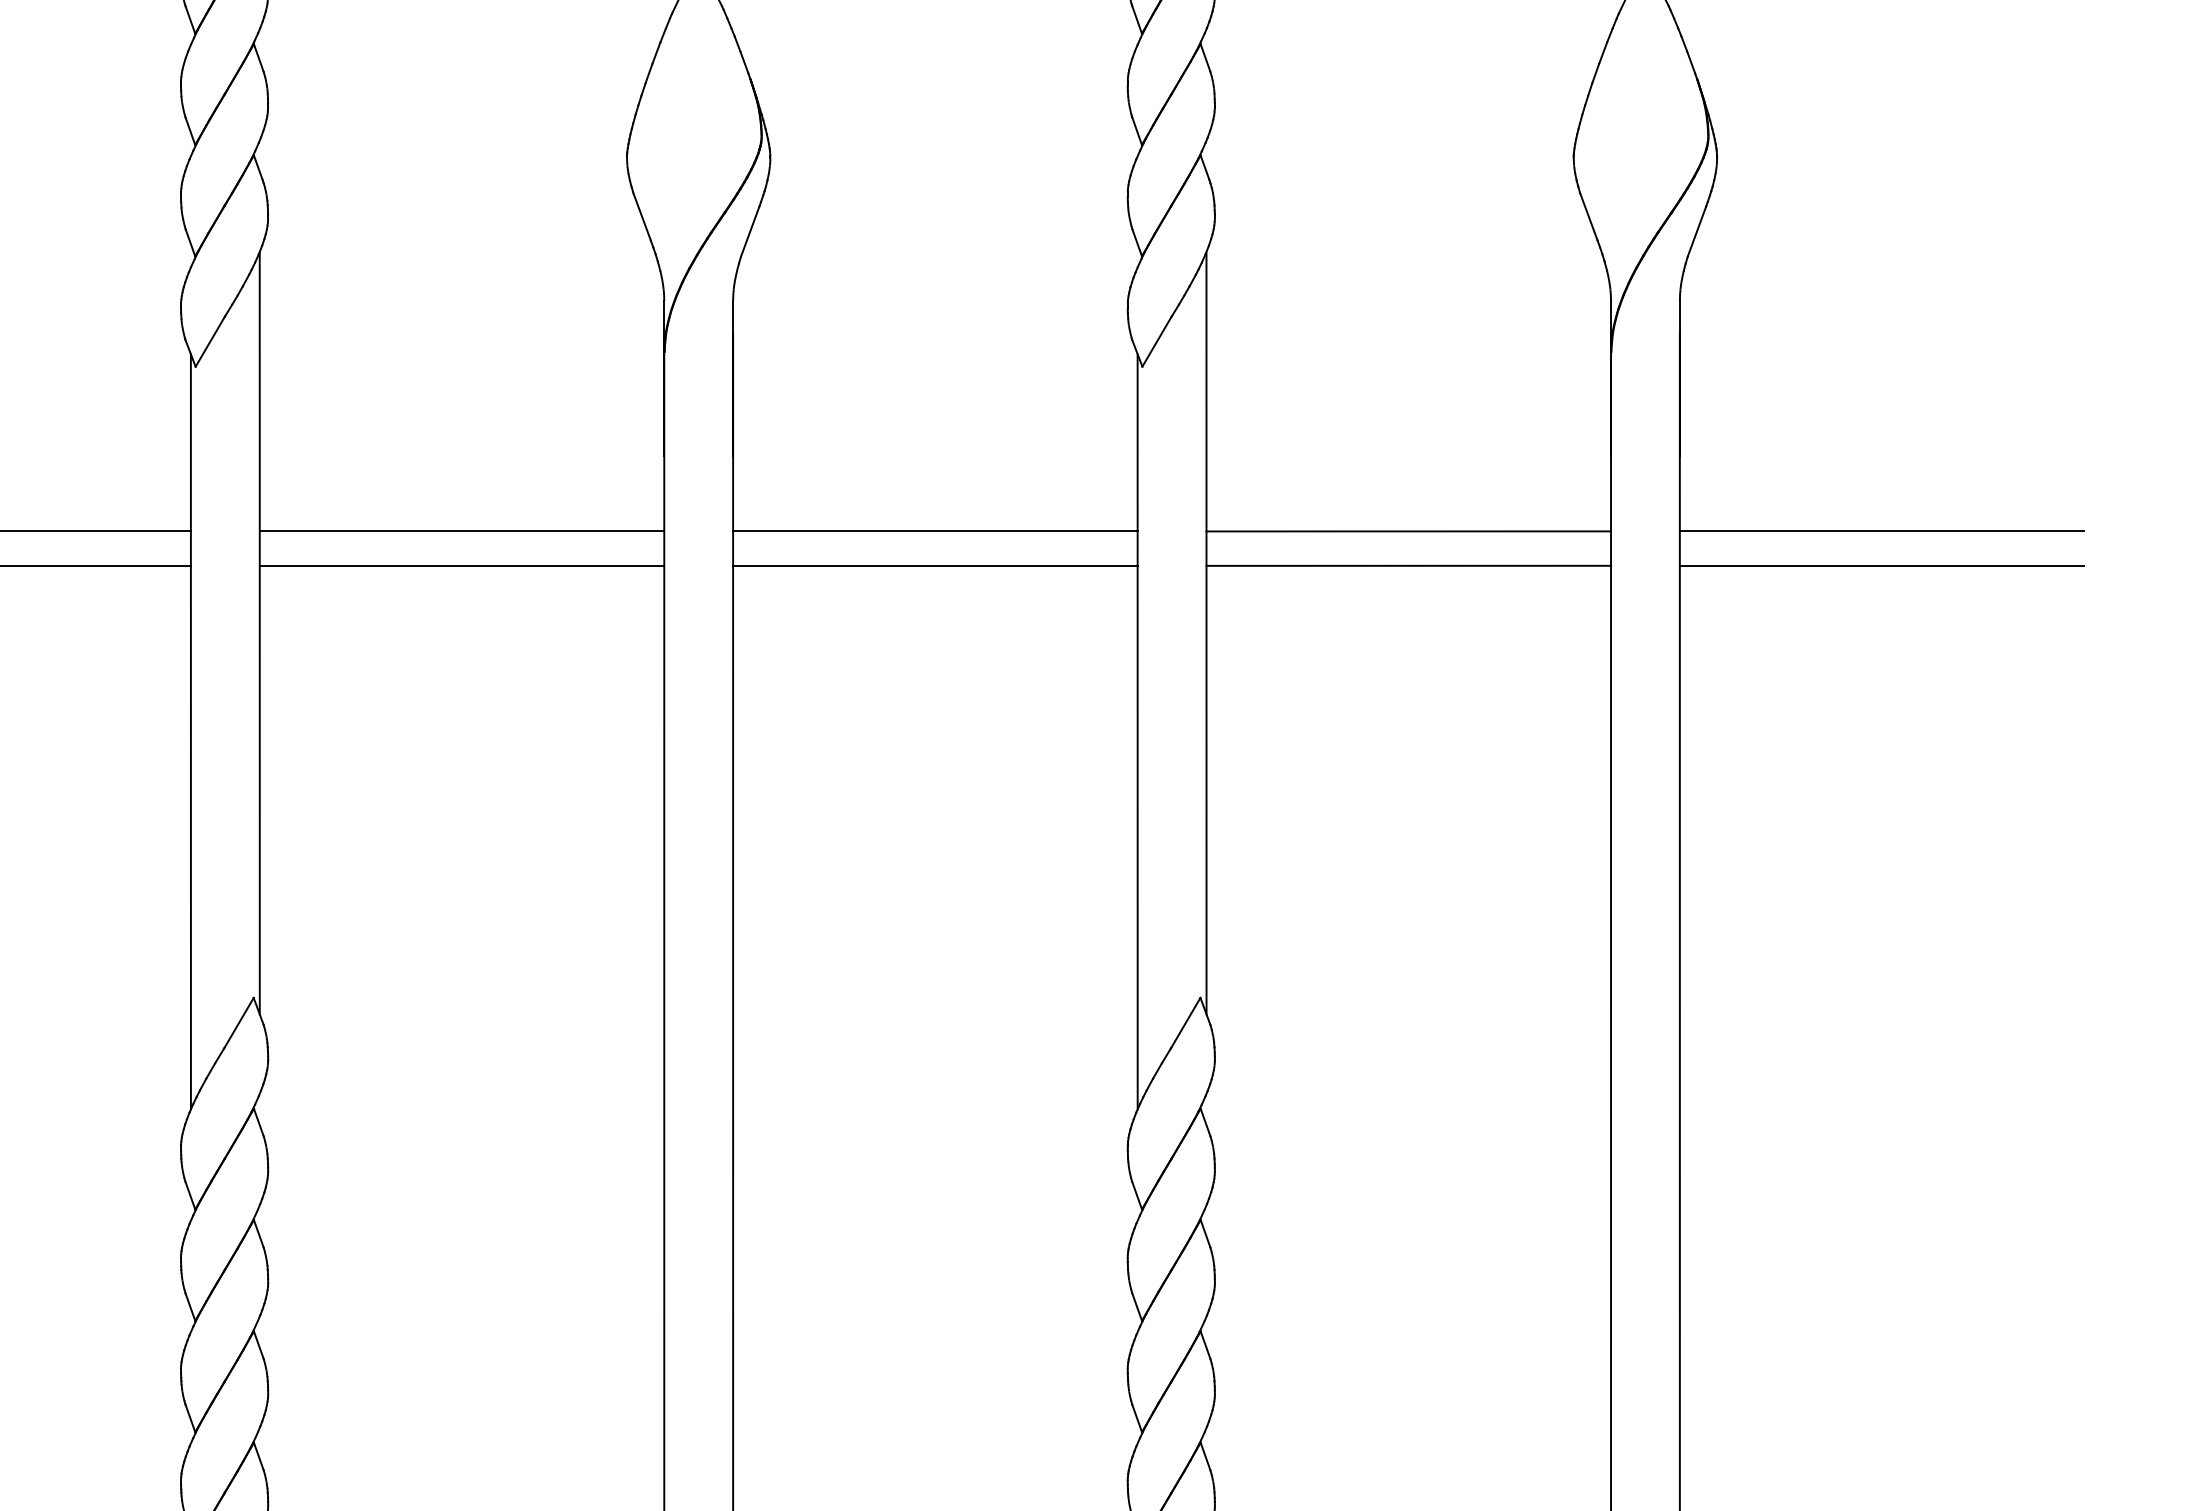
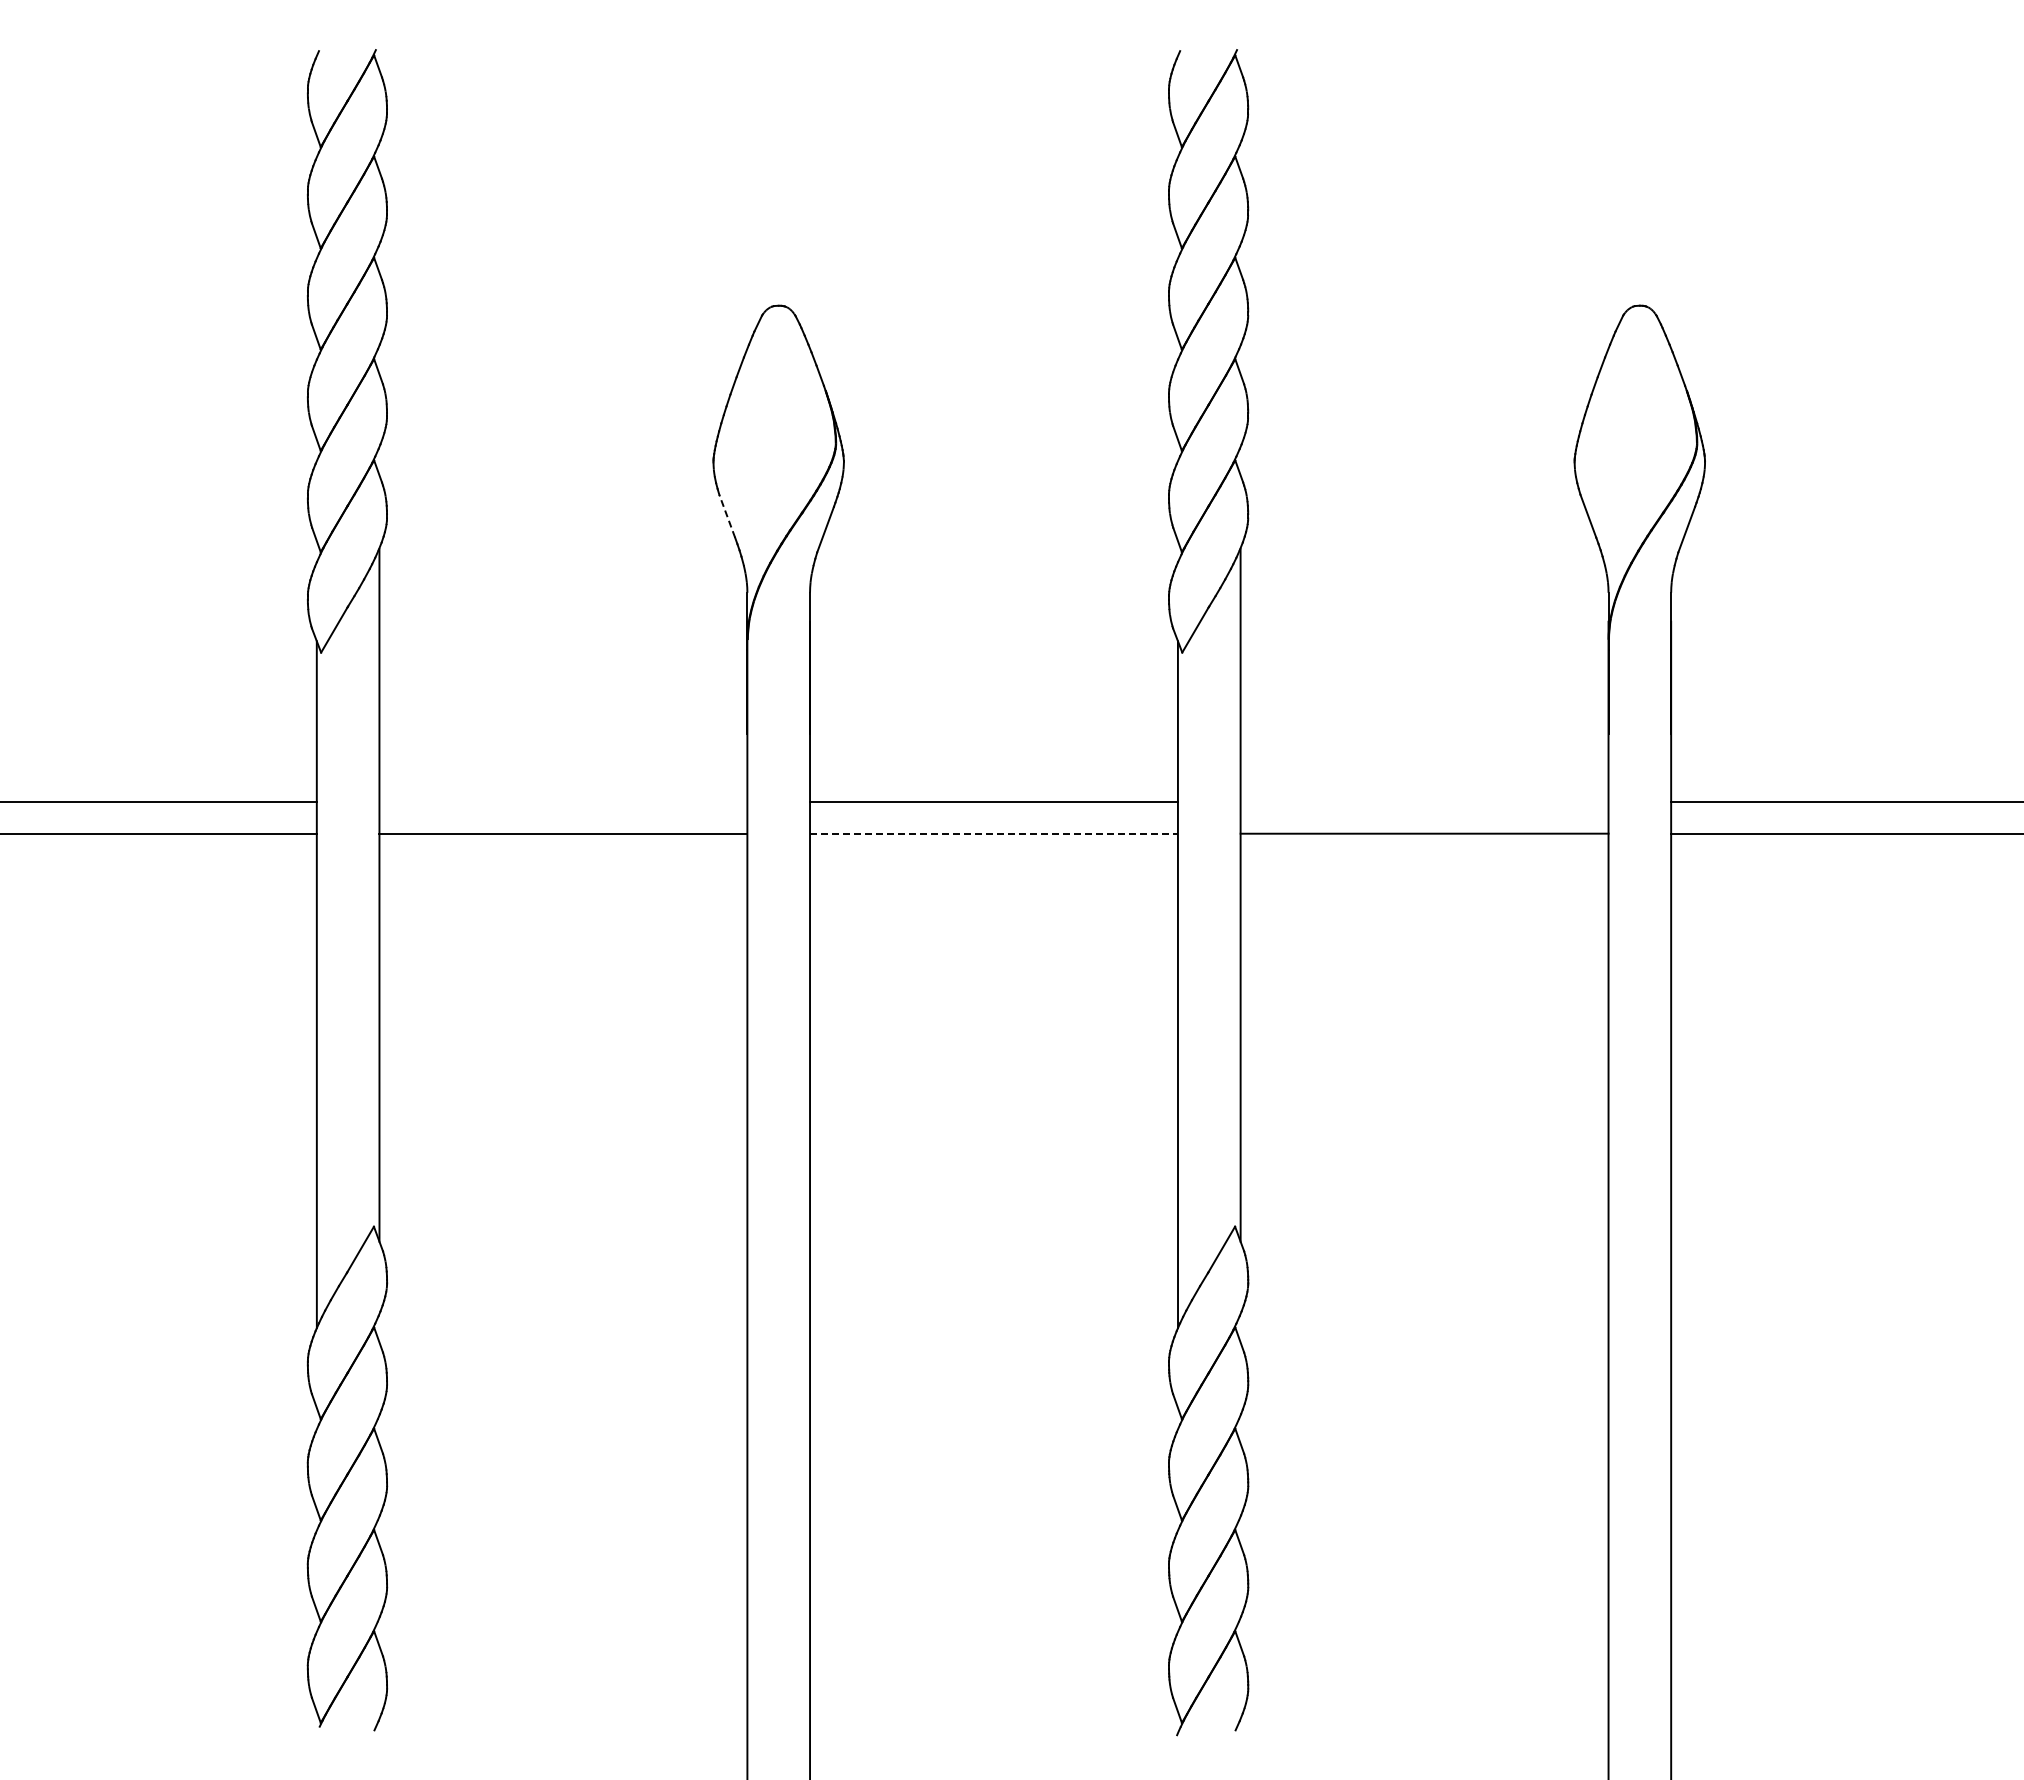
line: (642, 217) -> (727, 516), solid -> dashed
line: (462, 531) -> (563, 802), removed
line: (1408, 531) -> (1424, 802), removed
line: (935, 565) -> (994, 833), solid -> dashed

